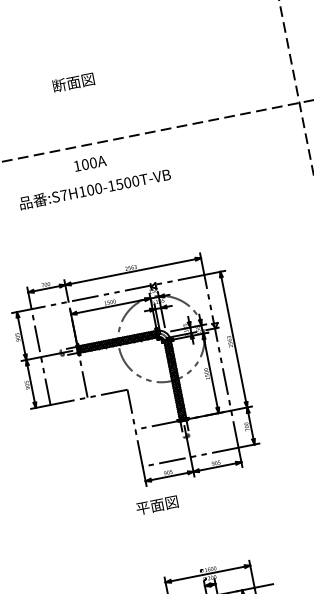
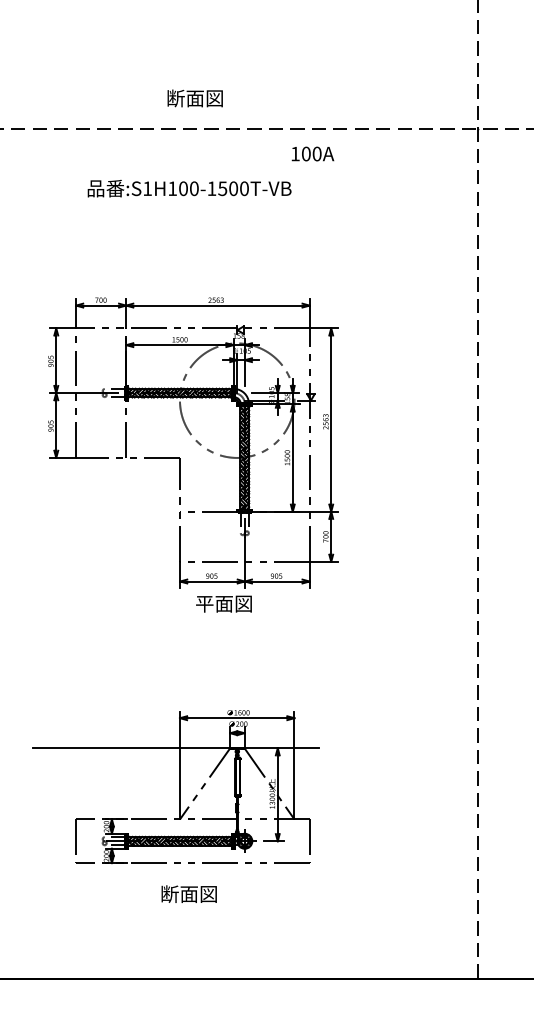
text: (73, 82) -> (194, 98), moved
text: (89, 163) -> (312, 153), moved
text: (63, 195) -> (147, 188), :S7H100-1500T-VB -> :S1H100-1500T-VB
text: (156, 505) -> (223, 603), moved

